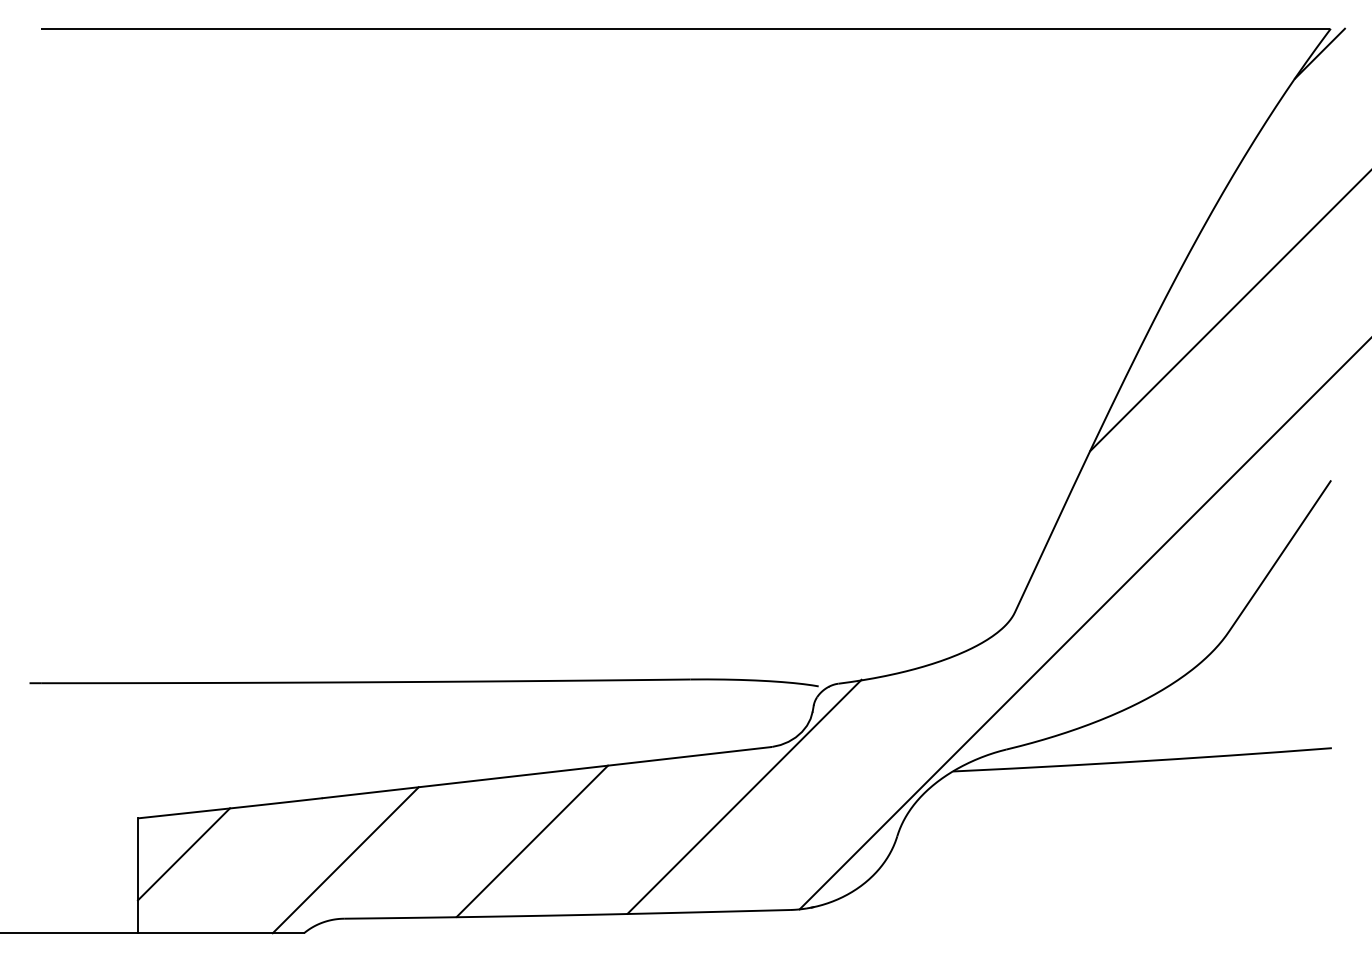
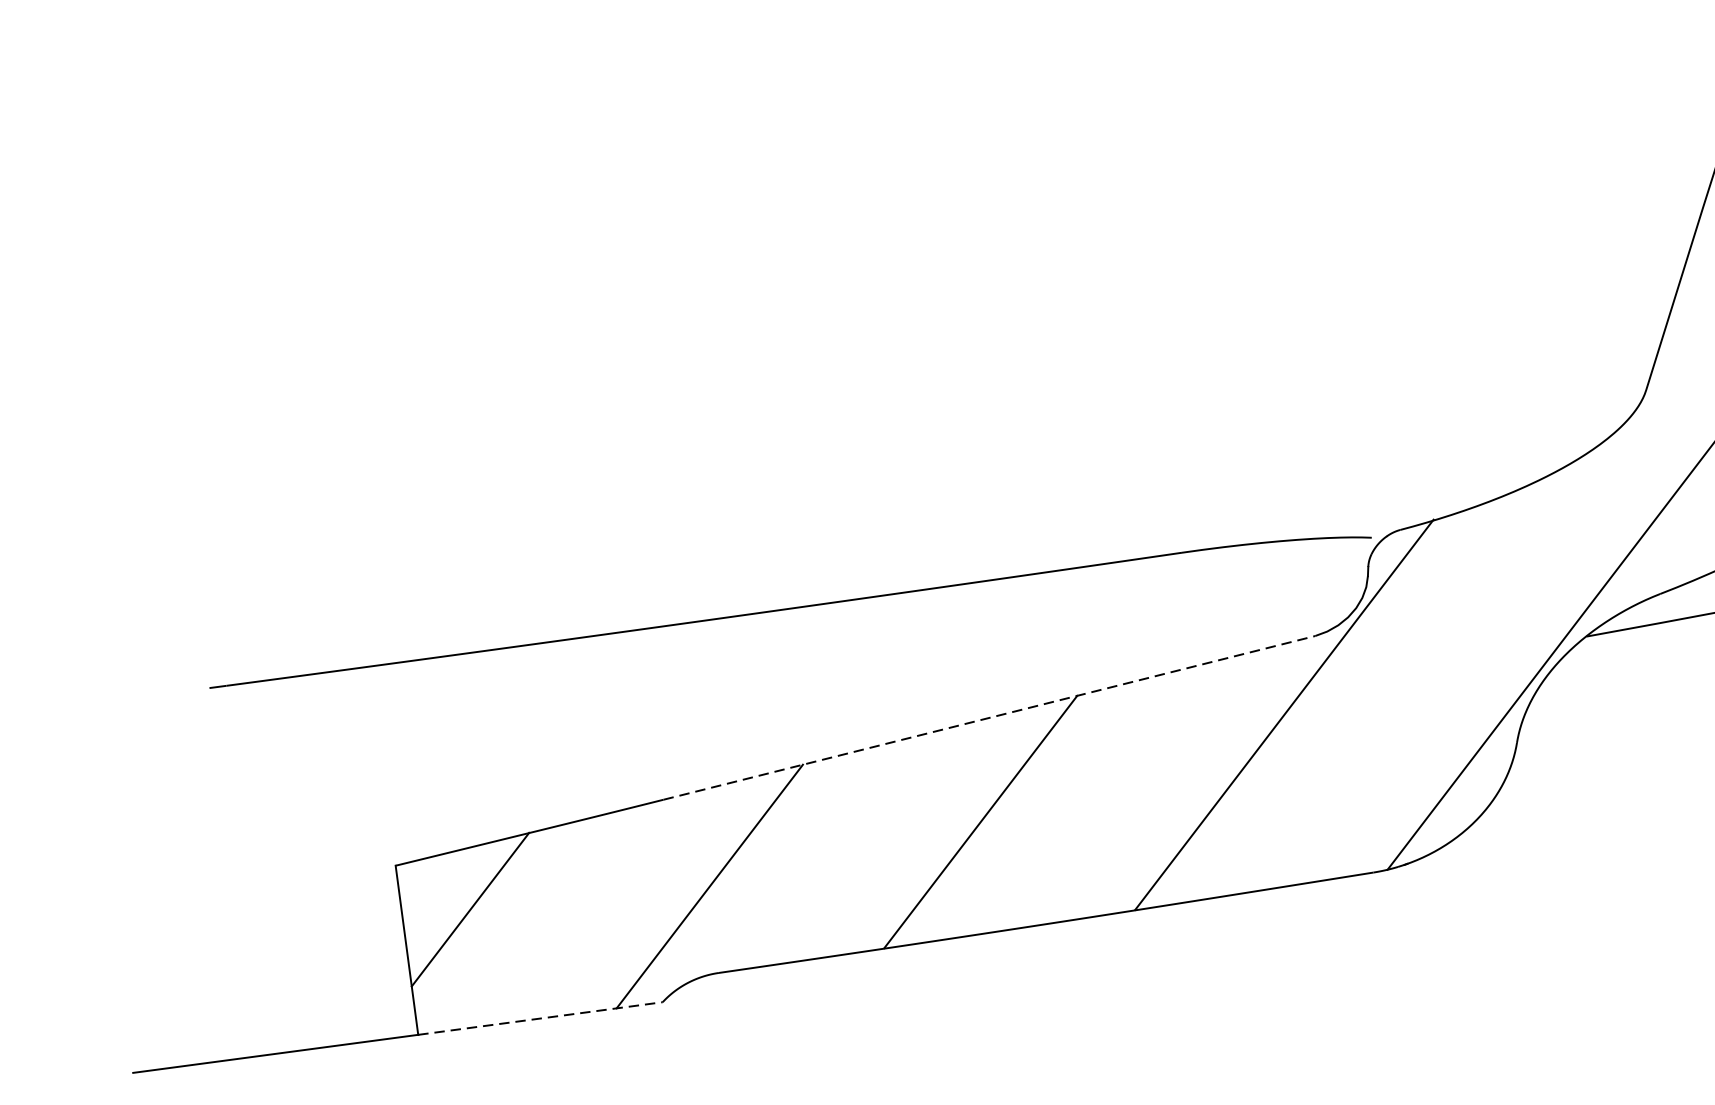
line: (546, 772) -> (988, 717), solid -> dashed
line: (221, 933) -> (541, 1018), solid -> dashed

